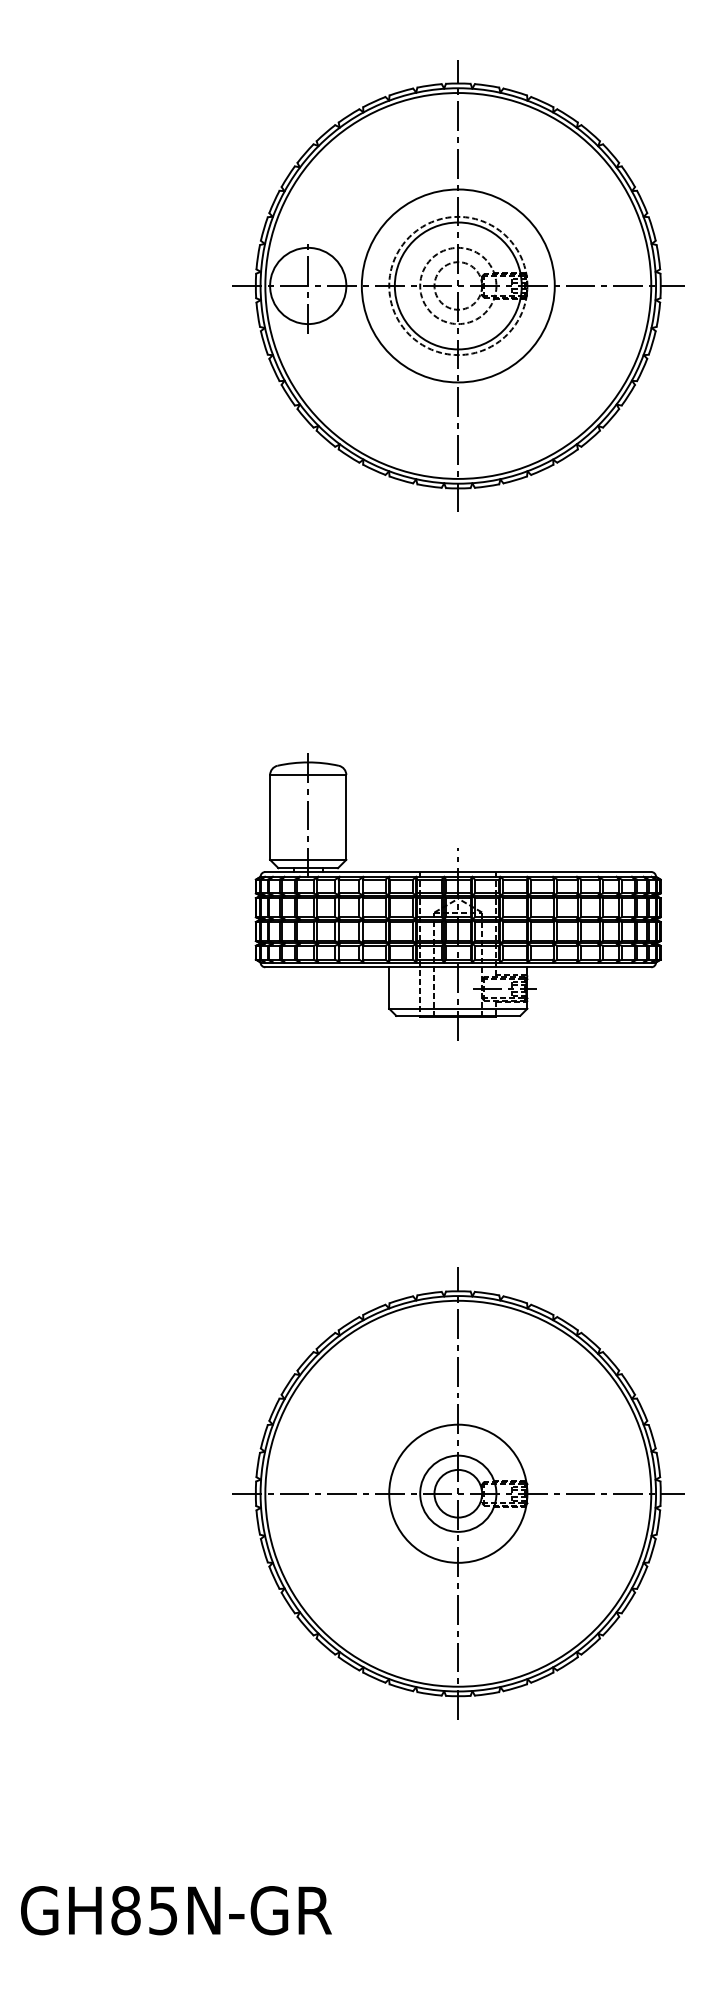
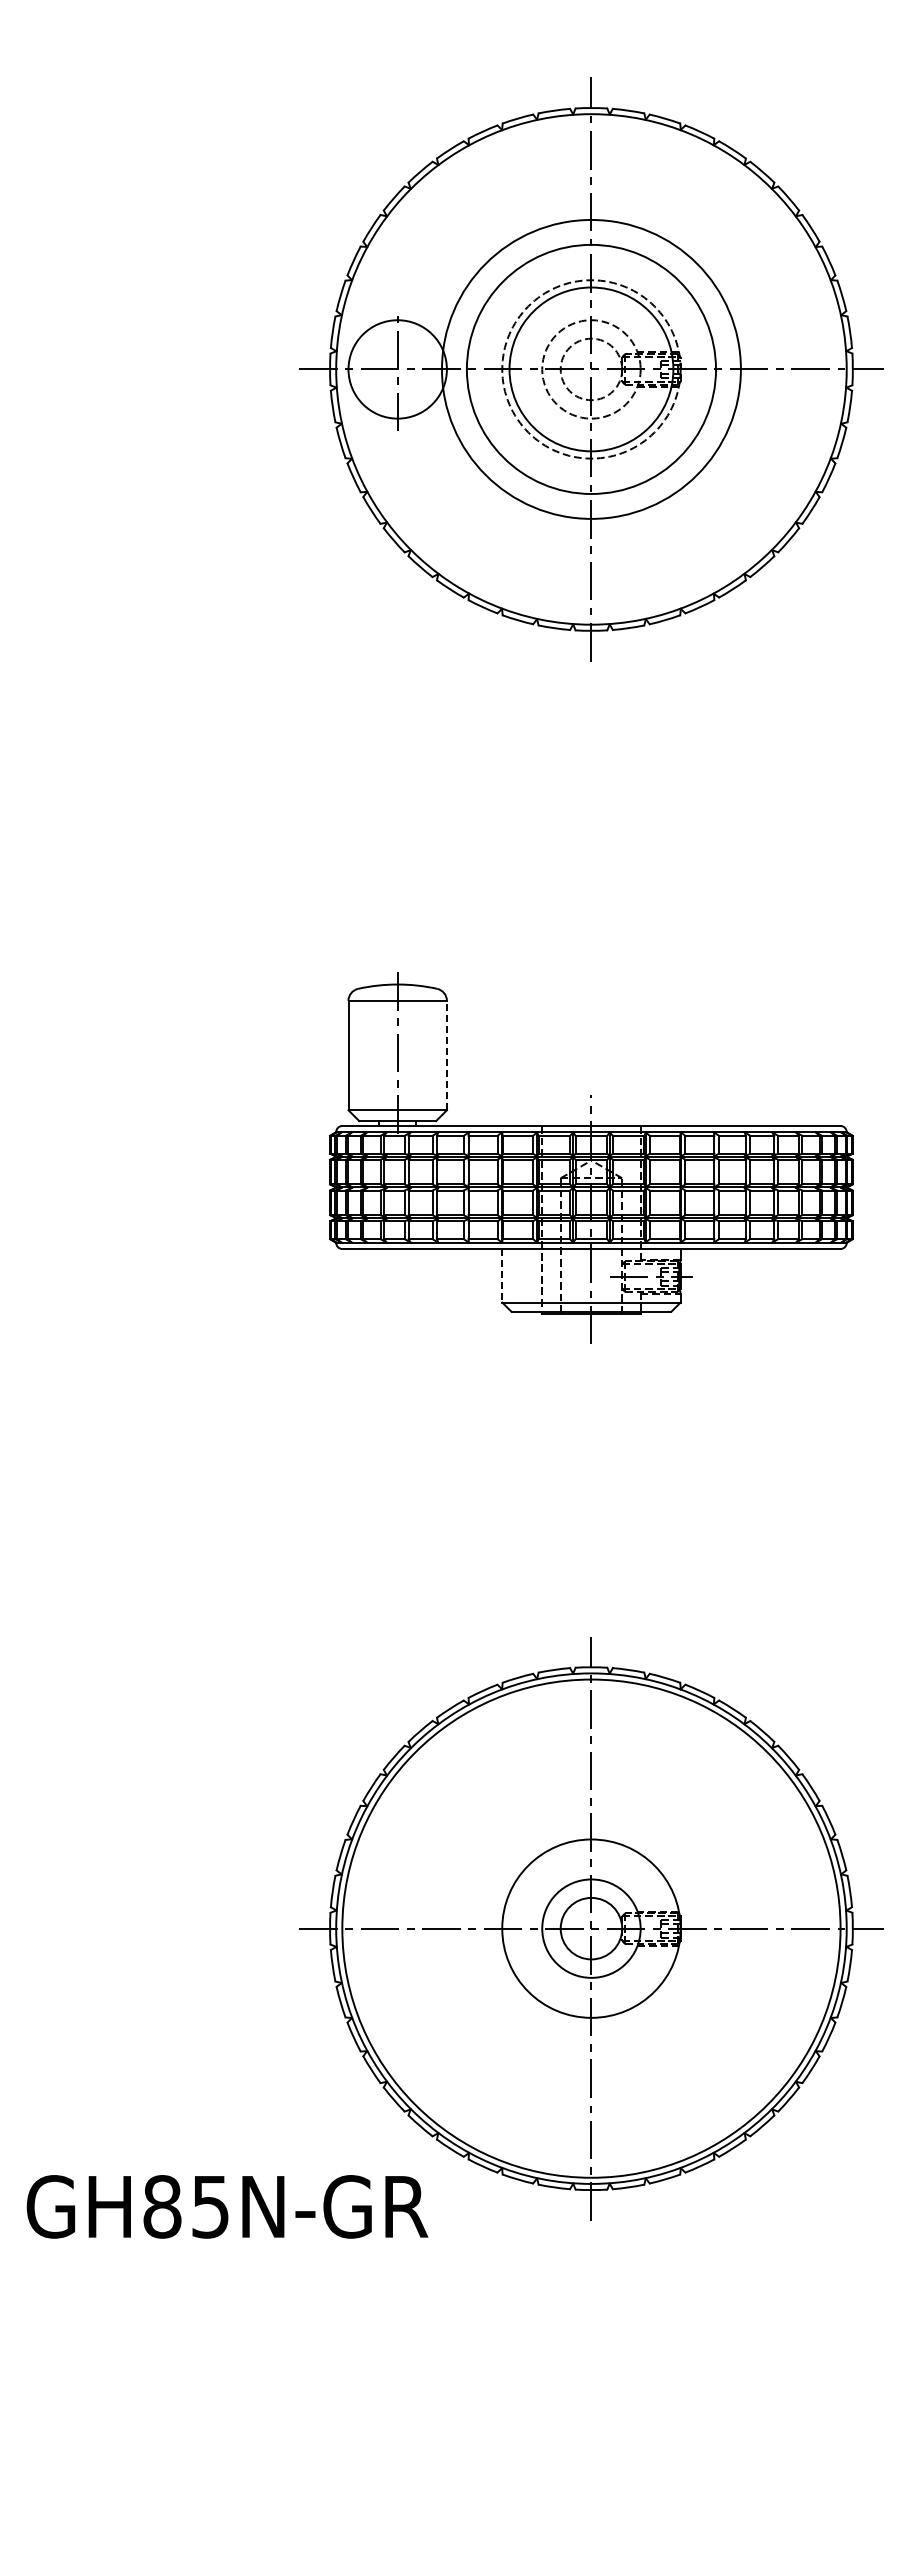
circle: (458, 286) -> (591, 369), size x0.6
line: (346, 817) -> (446, 1055), solid -> dashed
line: (389, 987) -> (502, 1275), solid -> dashed
text: (176, 1910) -> (227, 2206), moved

